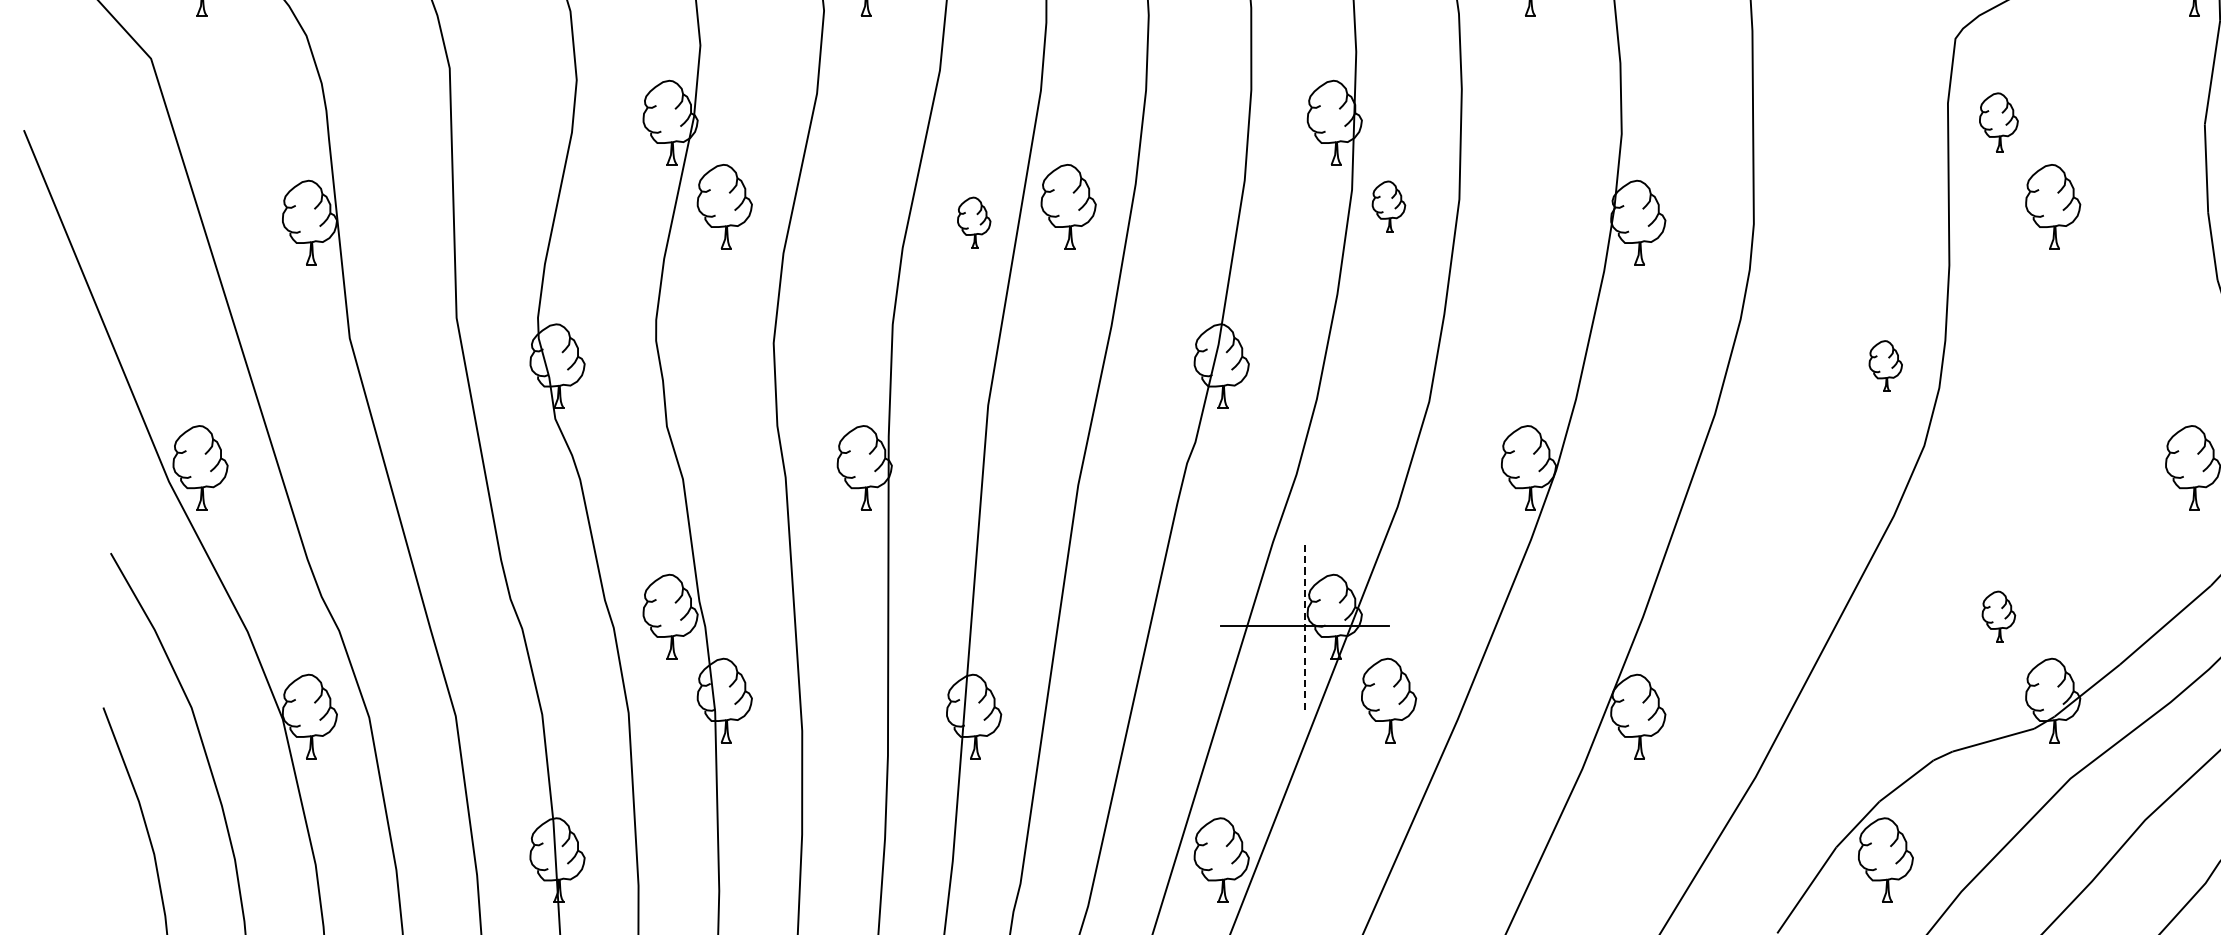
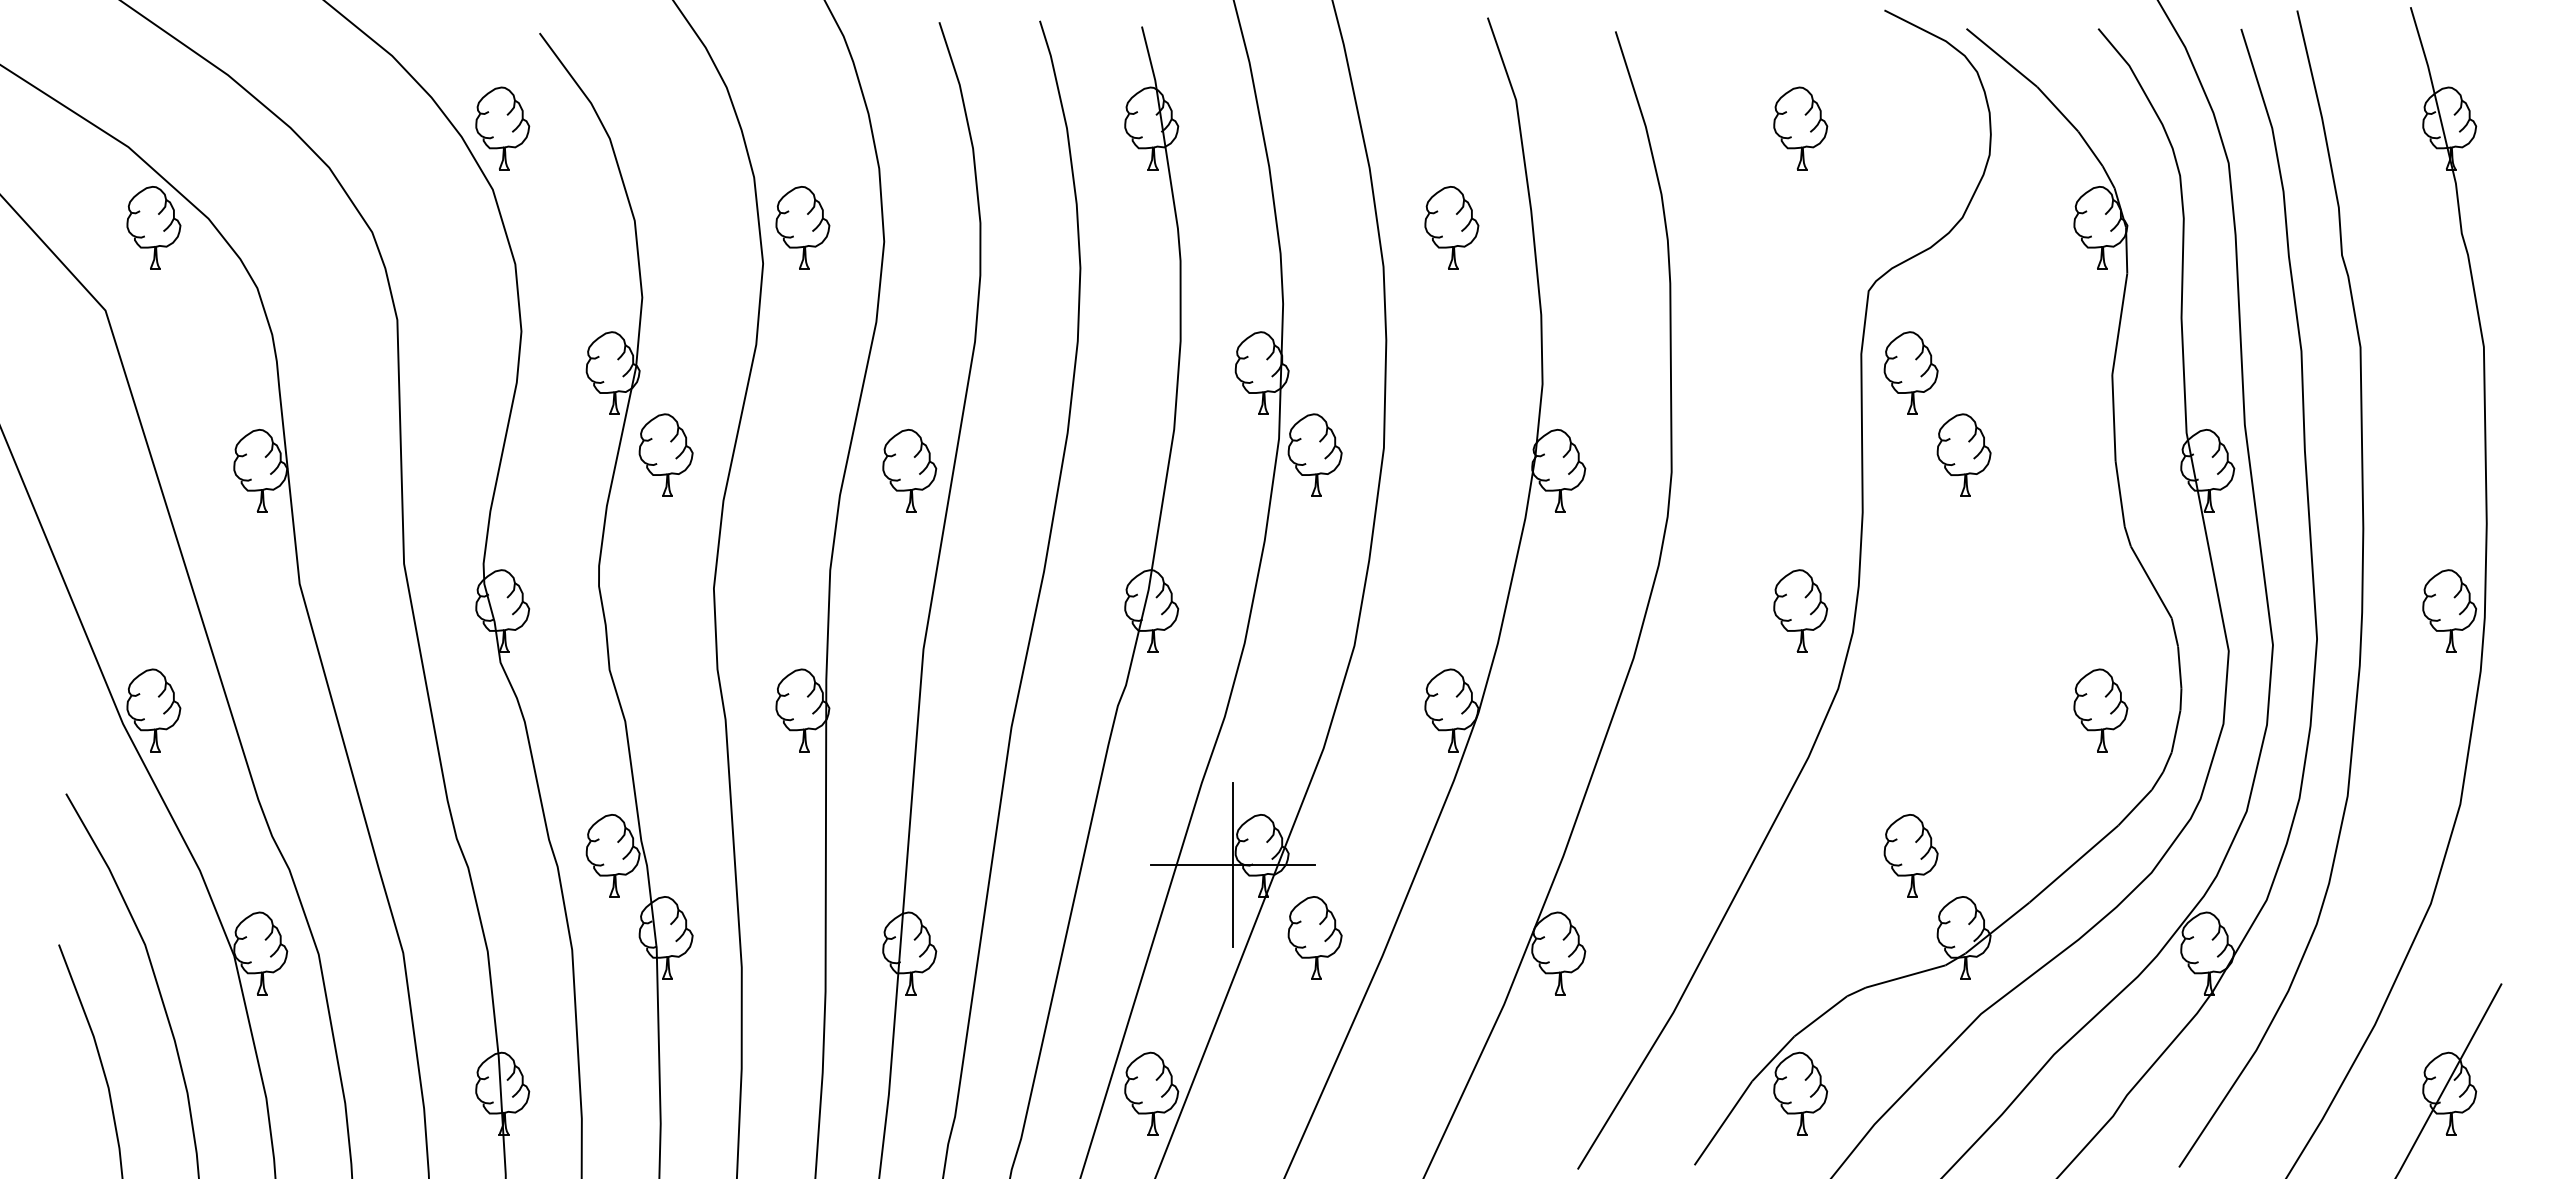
part: (1998, 122) -> (1910, 372), size x1.43
part: (1068, 206) -> (1001, 454), removed
part: (1388, 206) -> (1314, 454), size x1.67
part: (973, 222) -> (909, 470), size x1.67
part: (1885, 365) -> (1800, 610), size x1.67
part: (1998, 616) -> (1910, 855), size x1.67
line: (1304, 625) -> (1232, 864), dashed -> solid

